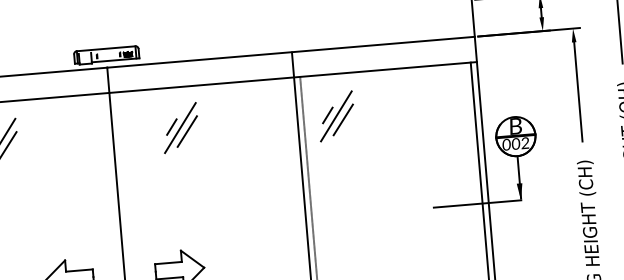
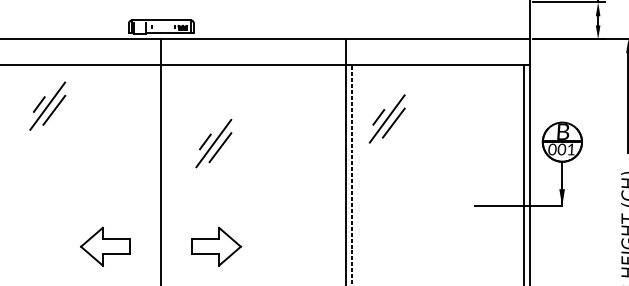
part: (335, 115) -> (386, 118), moved
part: (180, 128) -> (213, 143), moved
text: (525, 143) -> (571, 149), 002 -> 001

